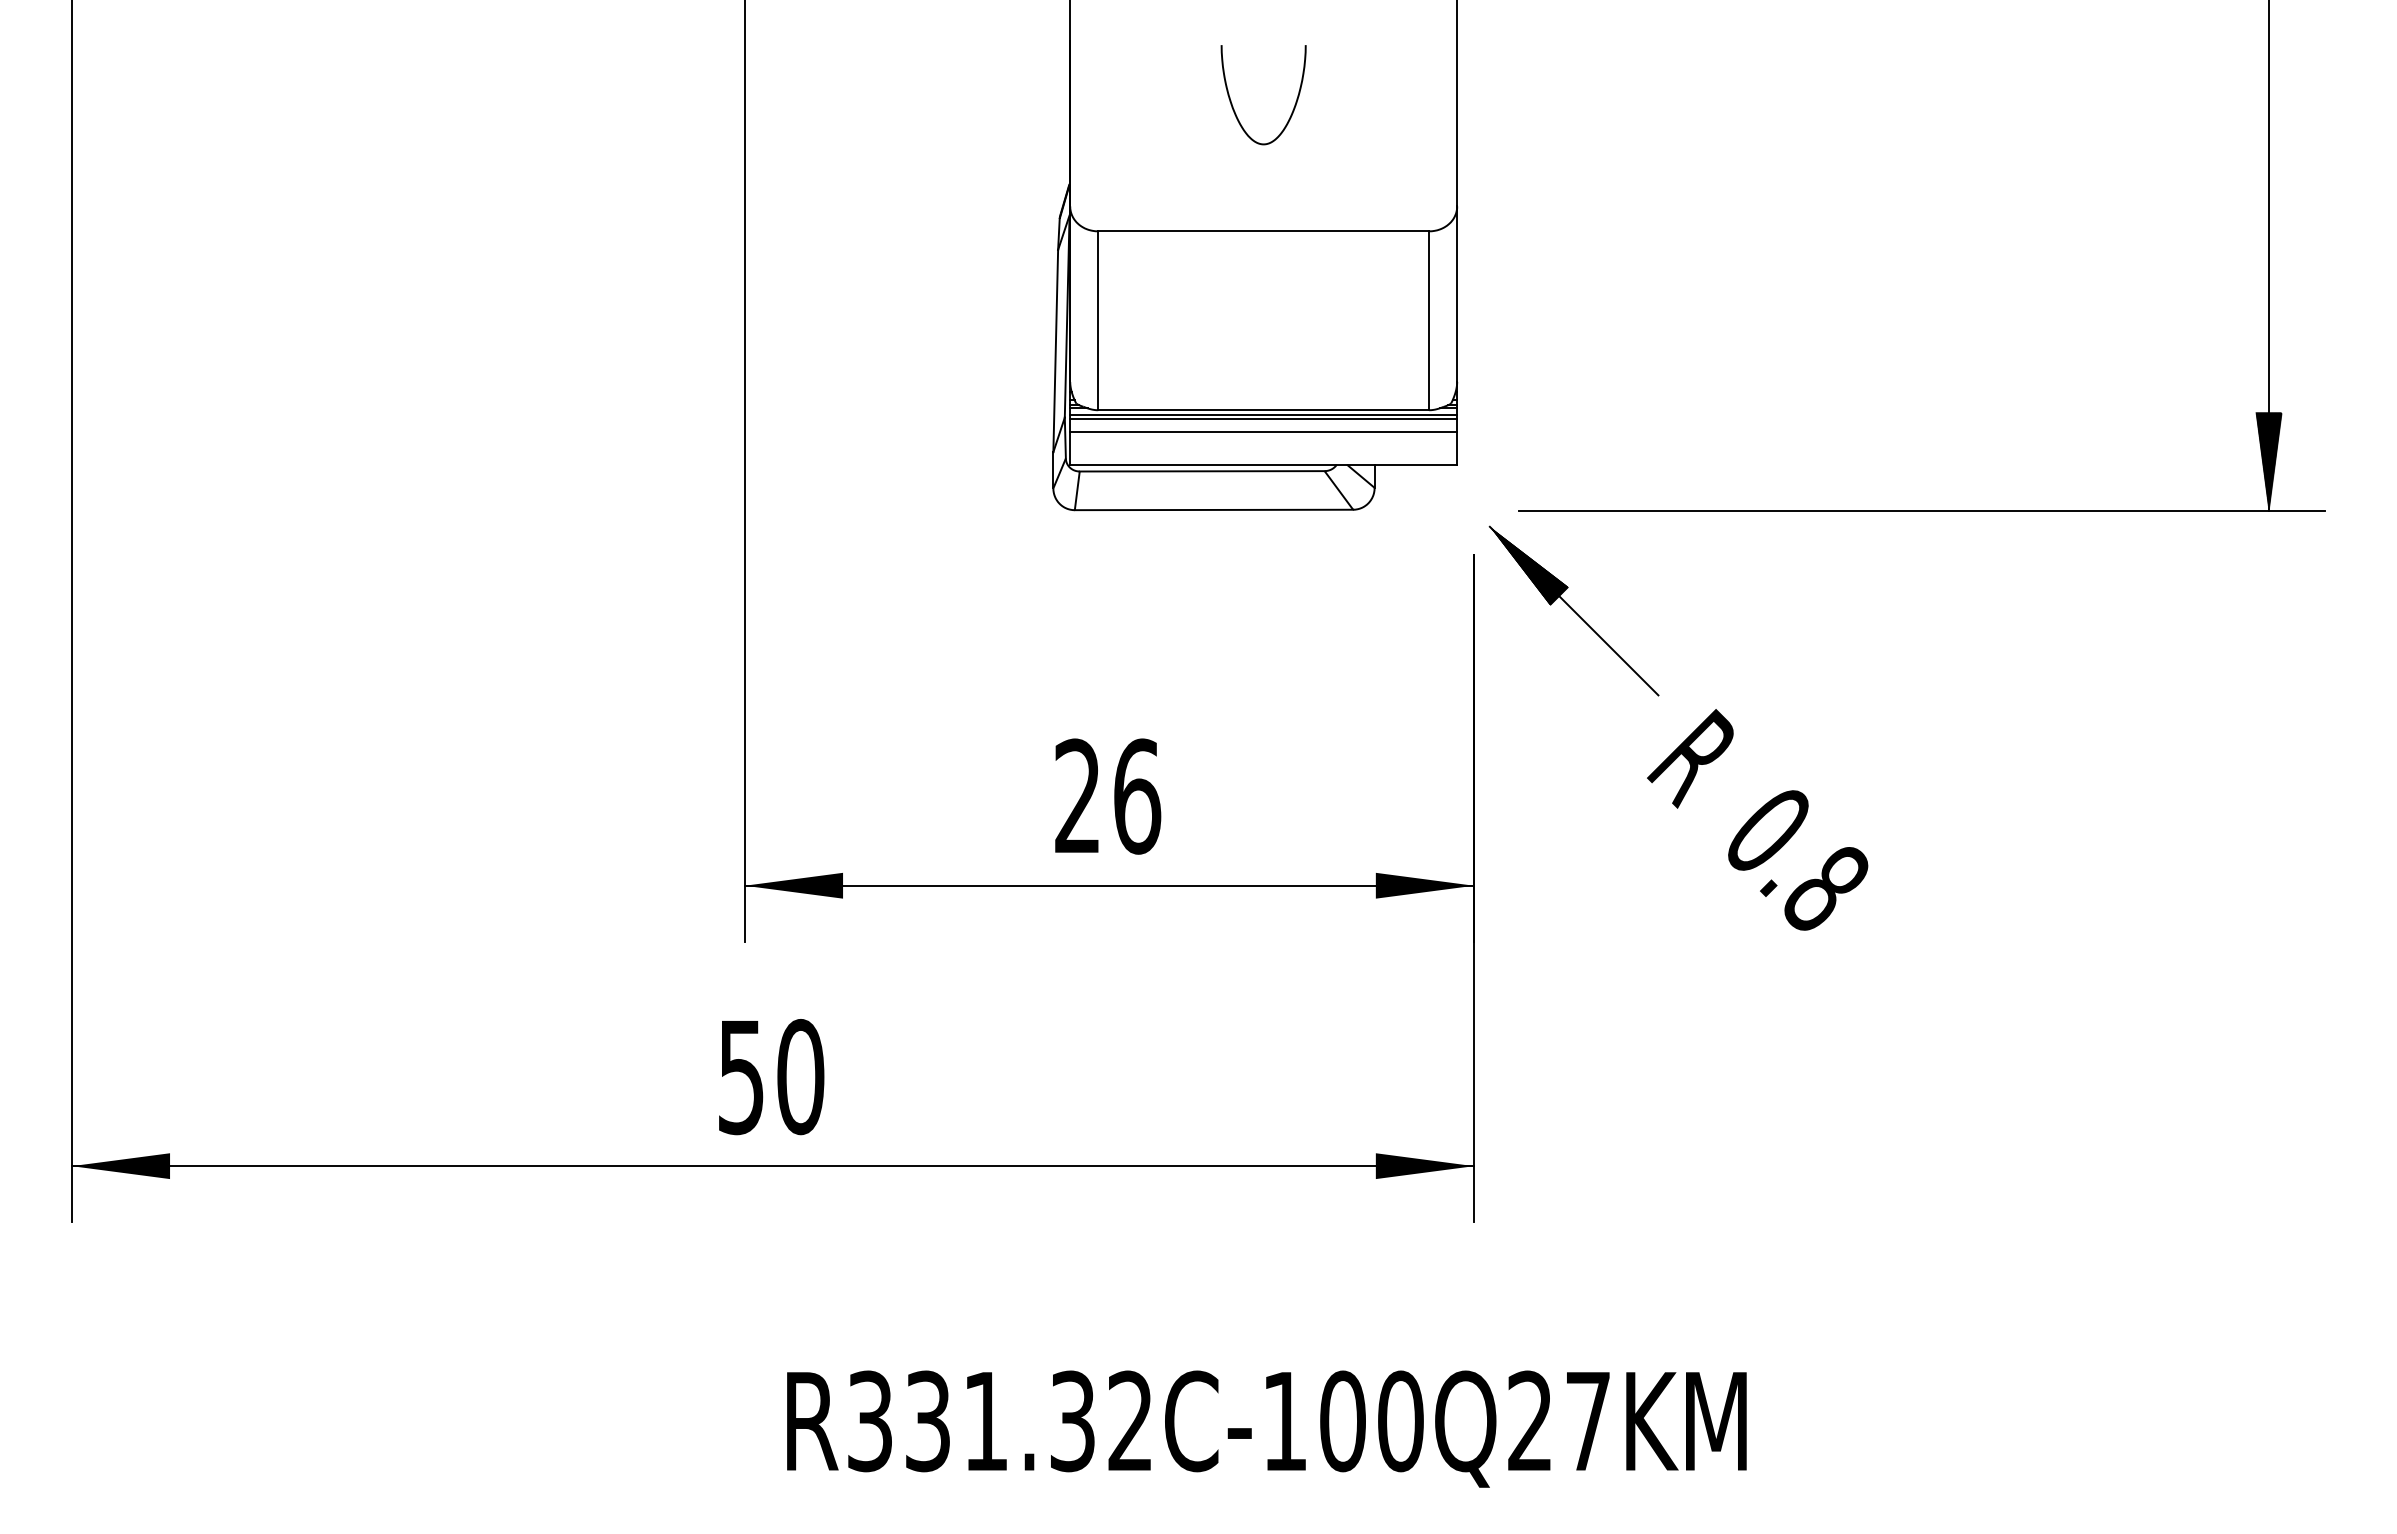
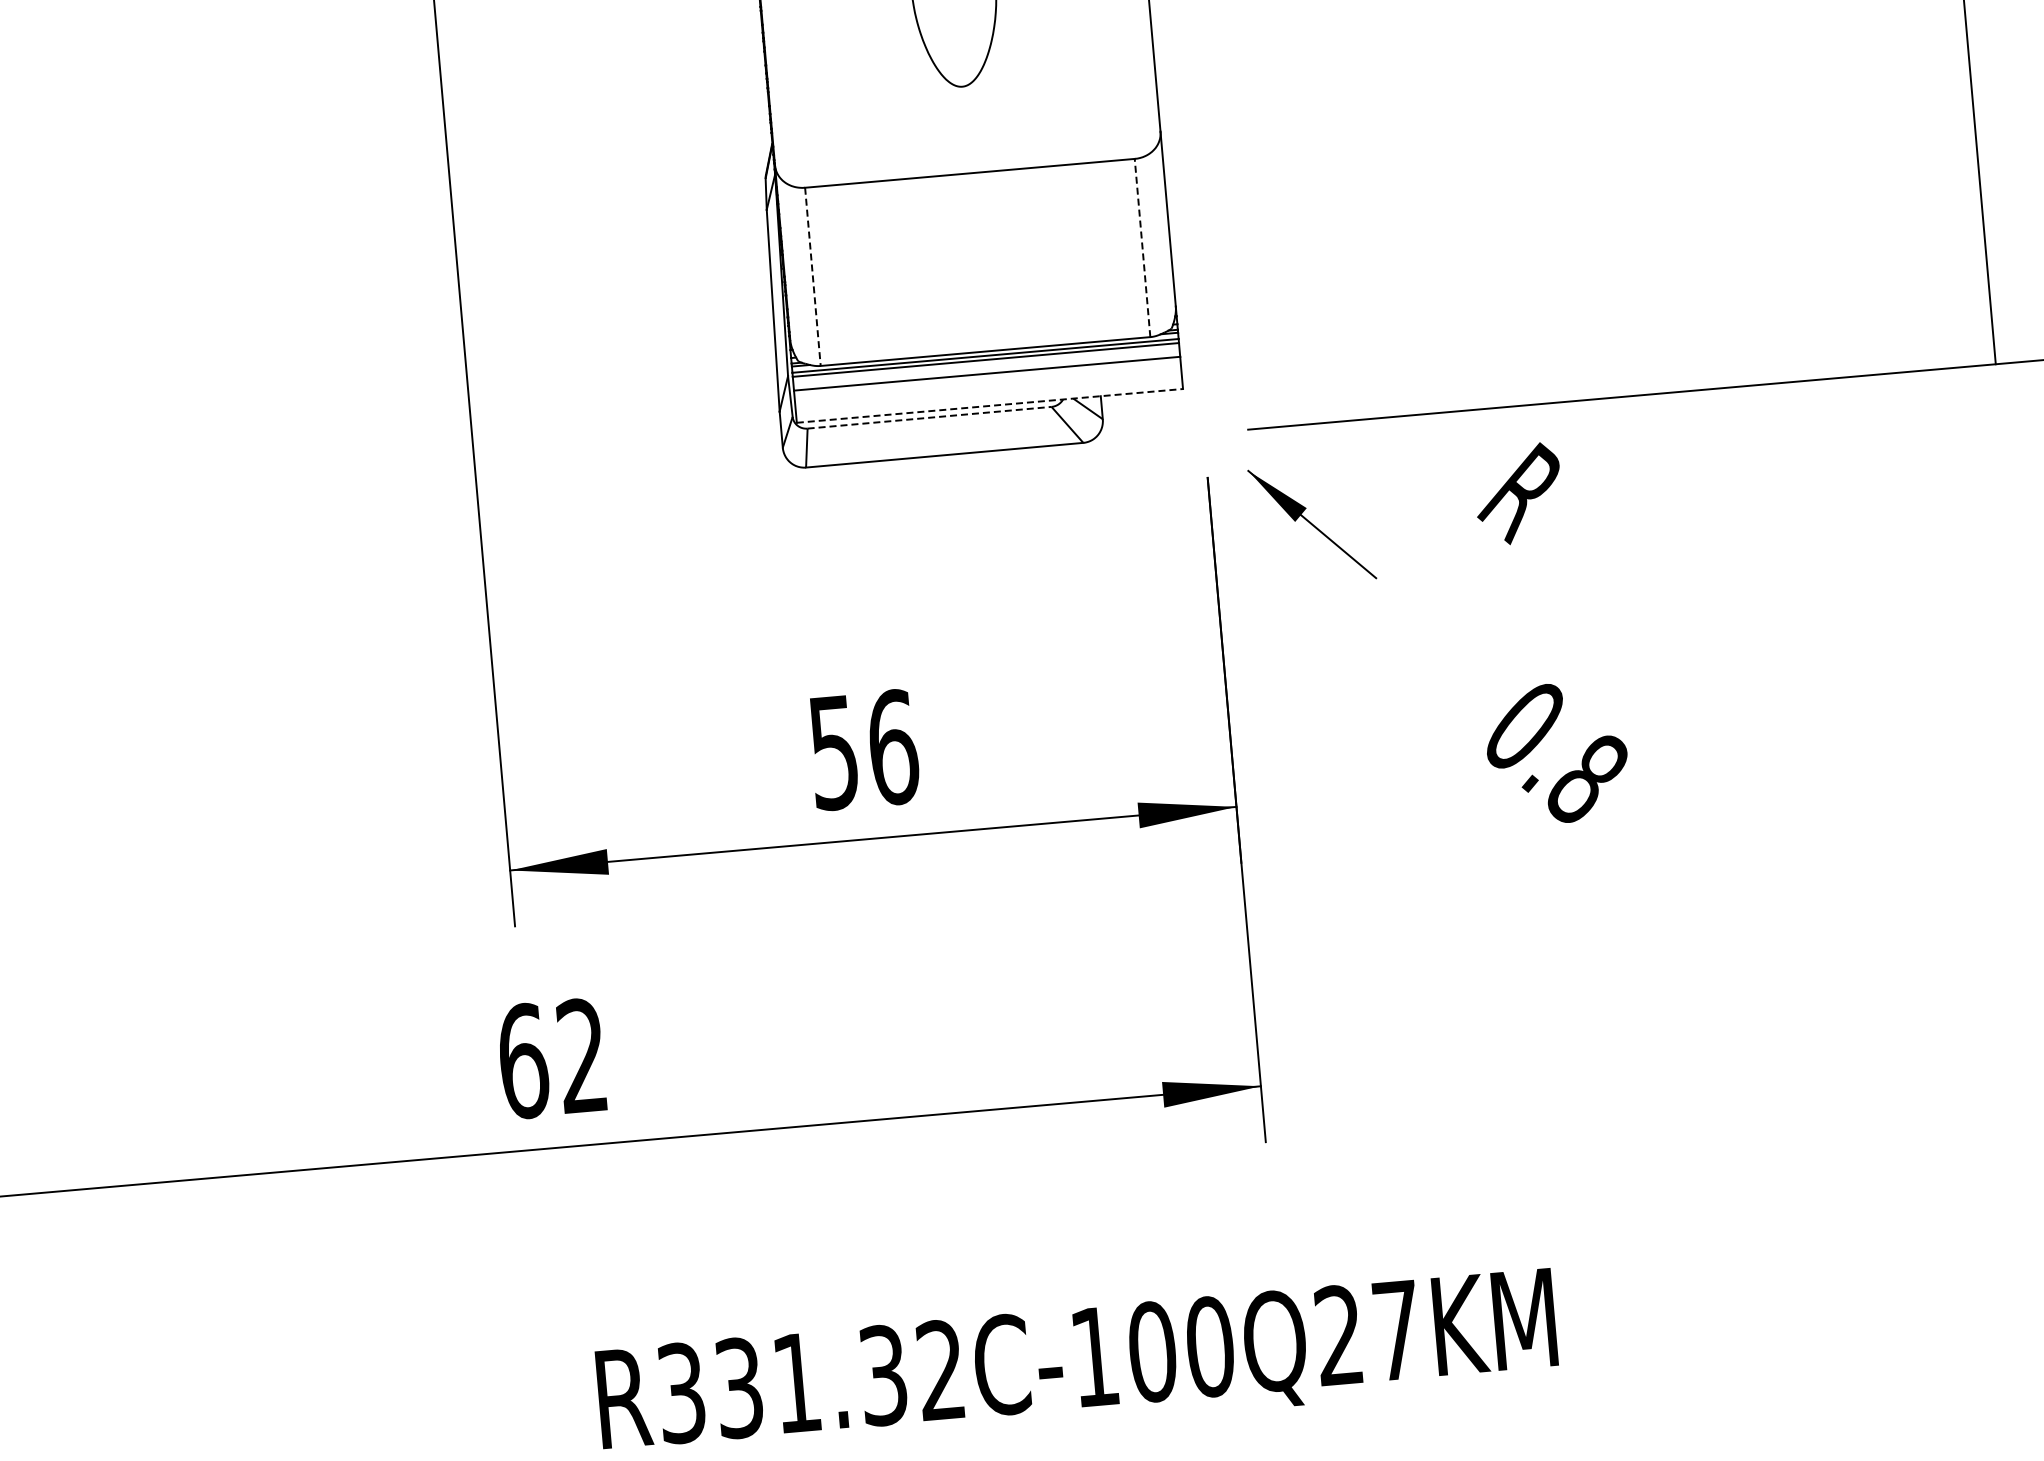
line: (1429, 320) -> (1142, 247), solid -> dashed
line: (1098, 321) -> (813, 277), solid -> dashed
hatch: (2268, 461) -> (1990, 315), removed
line: (1263, 464) -> (990, 405), solid -> dashed
line: (1202, 471) -> (929, 417), solid -> dashed
part: (1573, 610) -> (1311, 524), size x0.7
text: (1690, 758) -> (1518, 493), moved
text: (1077, 796) -> (833, 752), 26 -> 56
text: (771, 1076) -> (553, 1058), 50 -> 62

